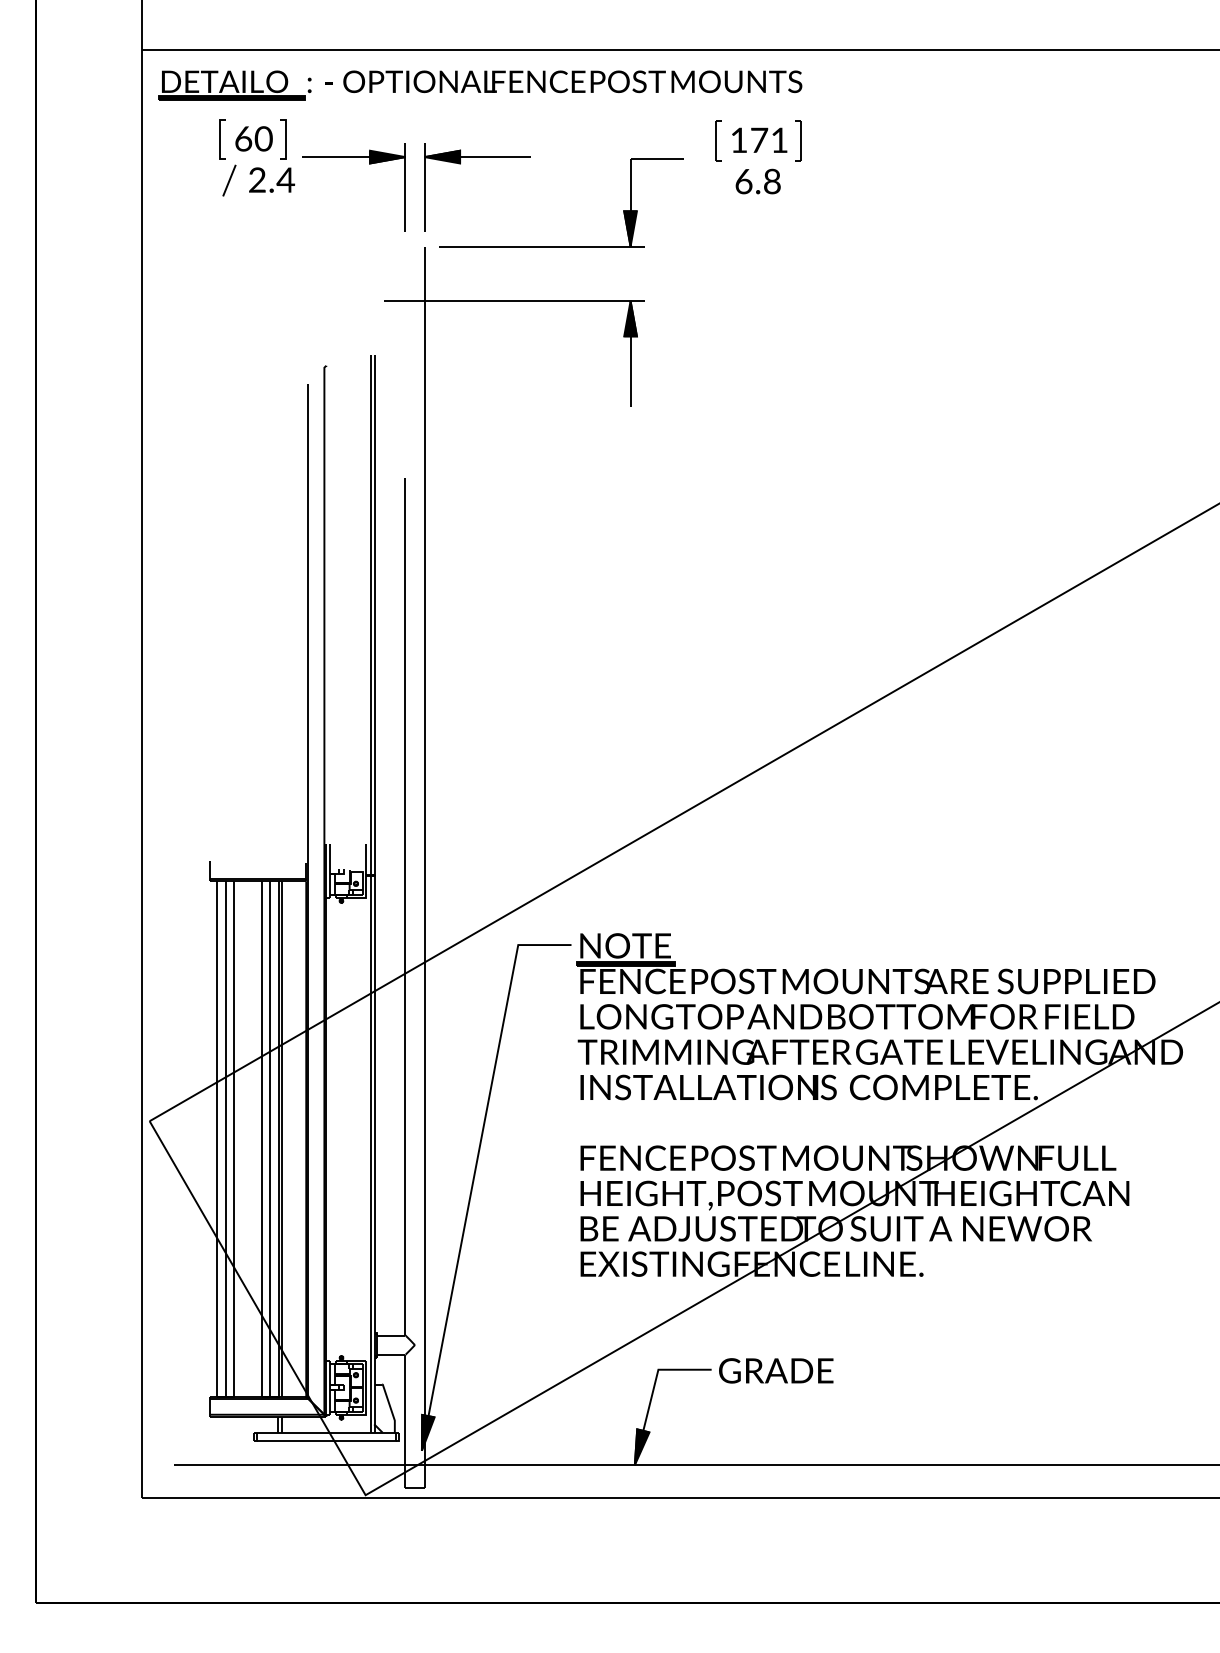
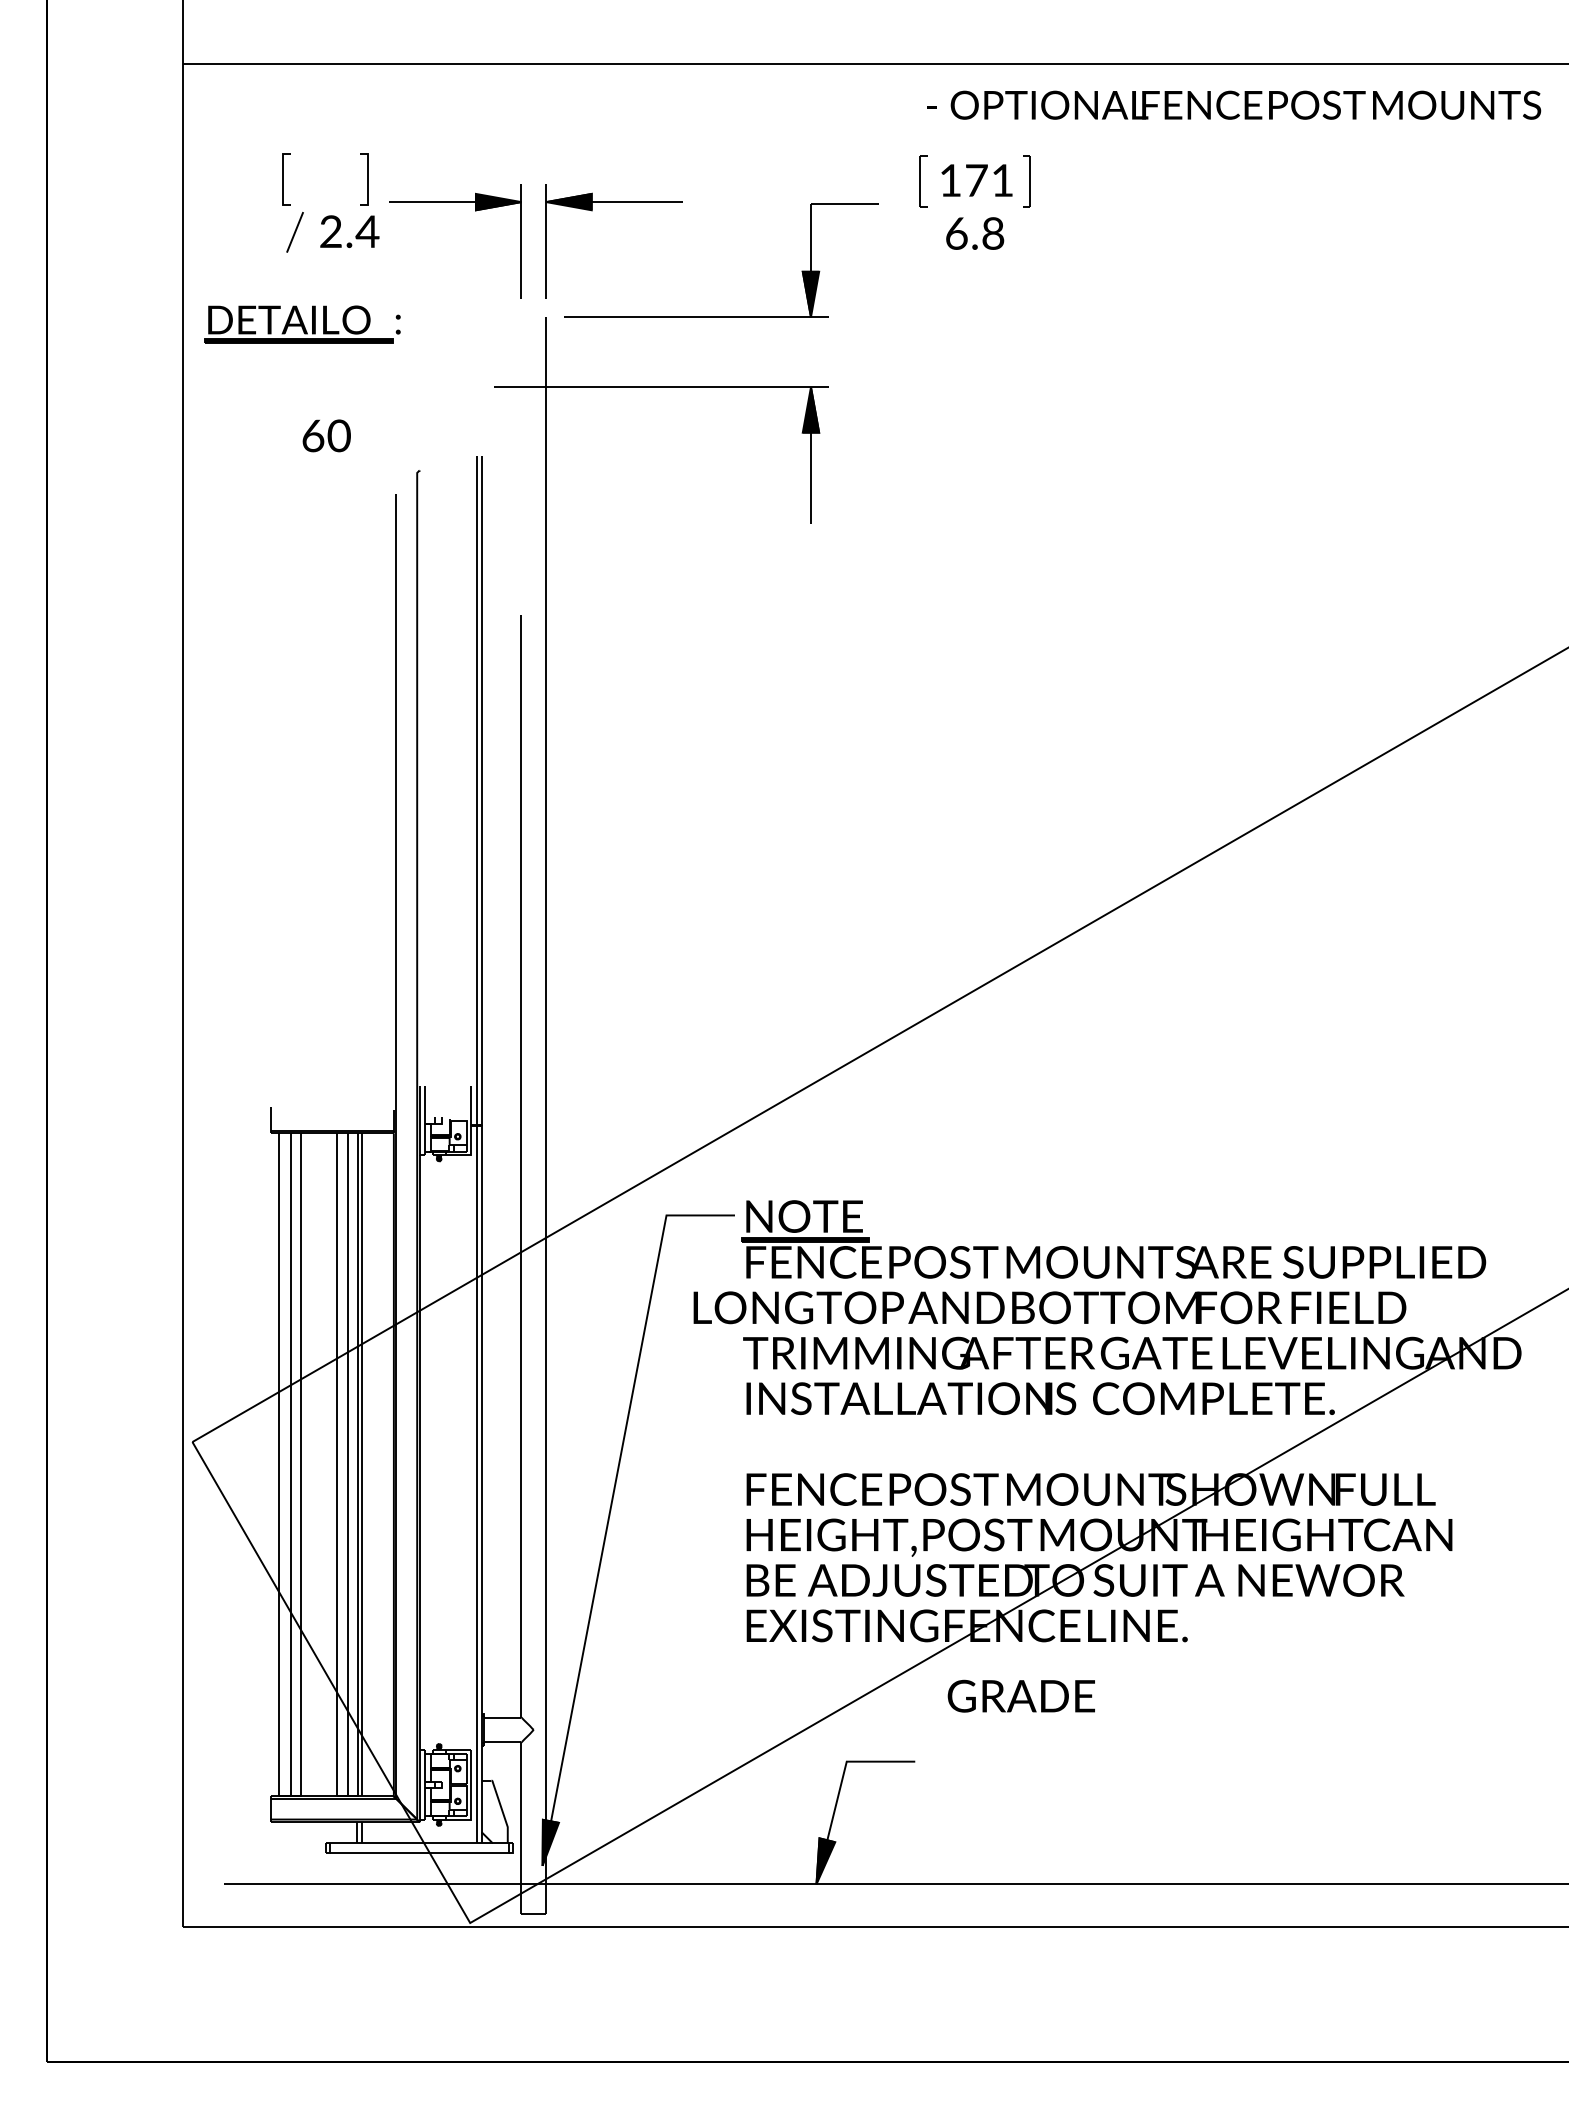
text: (563, 81) -> (1233, 104), moved
part: (234, 85) -> (301, 324), moved
text: (253, 138) -> (326, 435), moved
text: (857, 1016) -> (1050, 1307), moved
text: (776, 1370) -> (1021, 1695), moved

